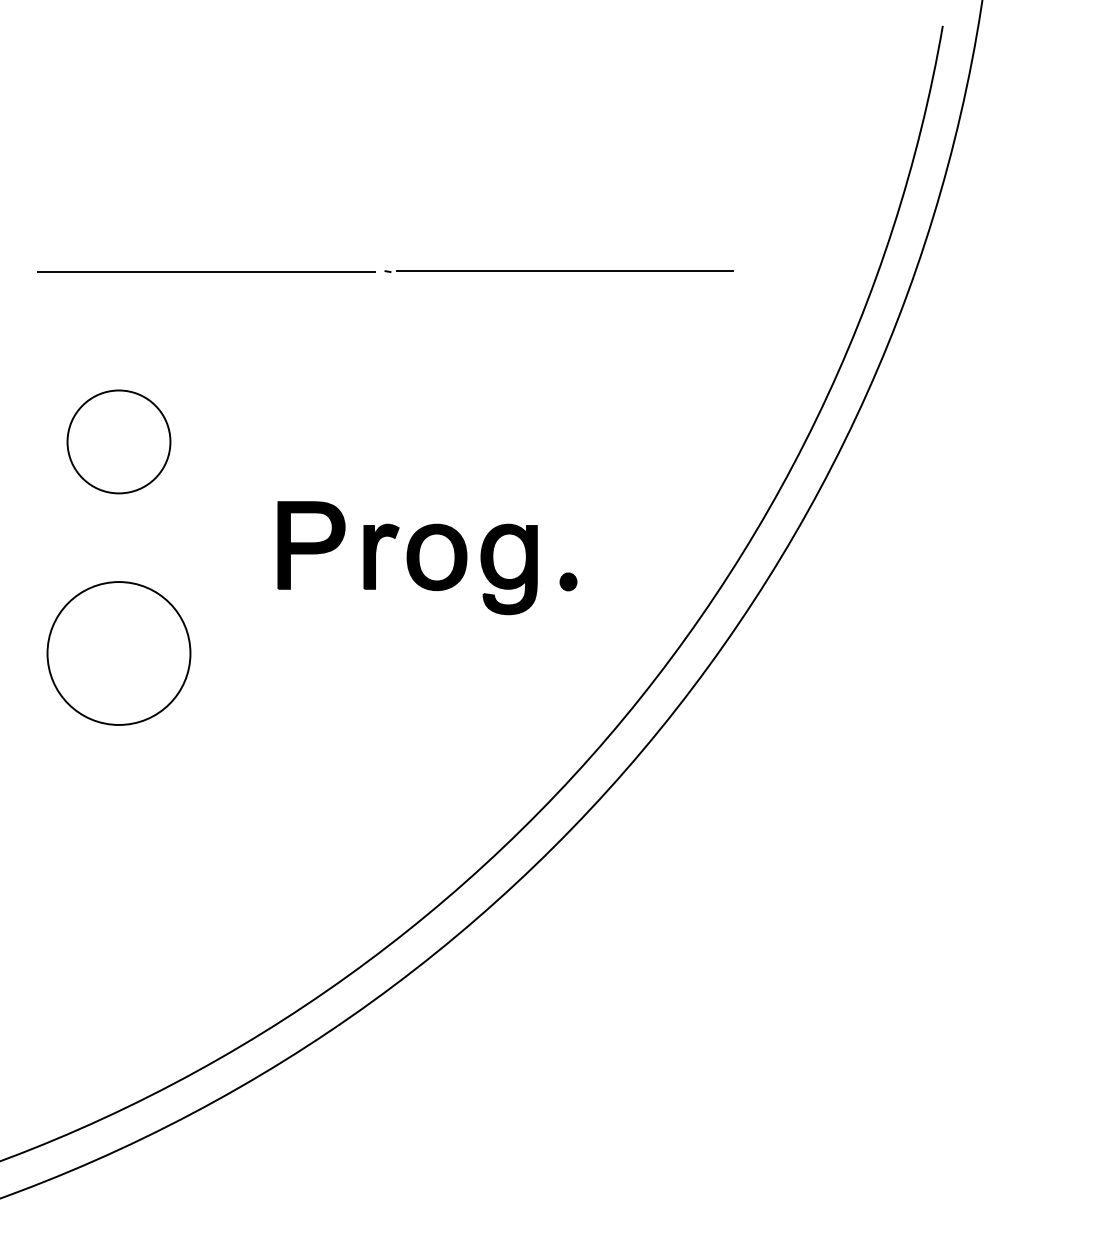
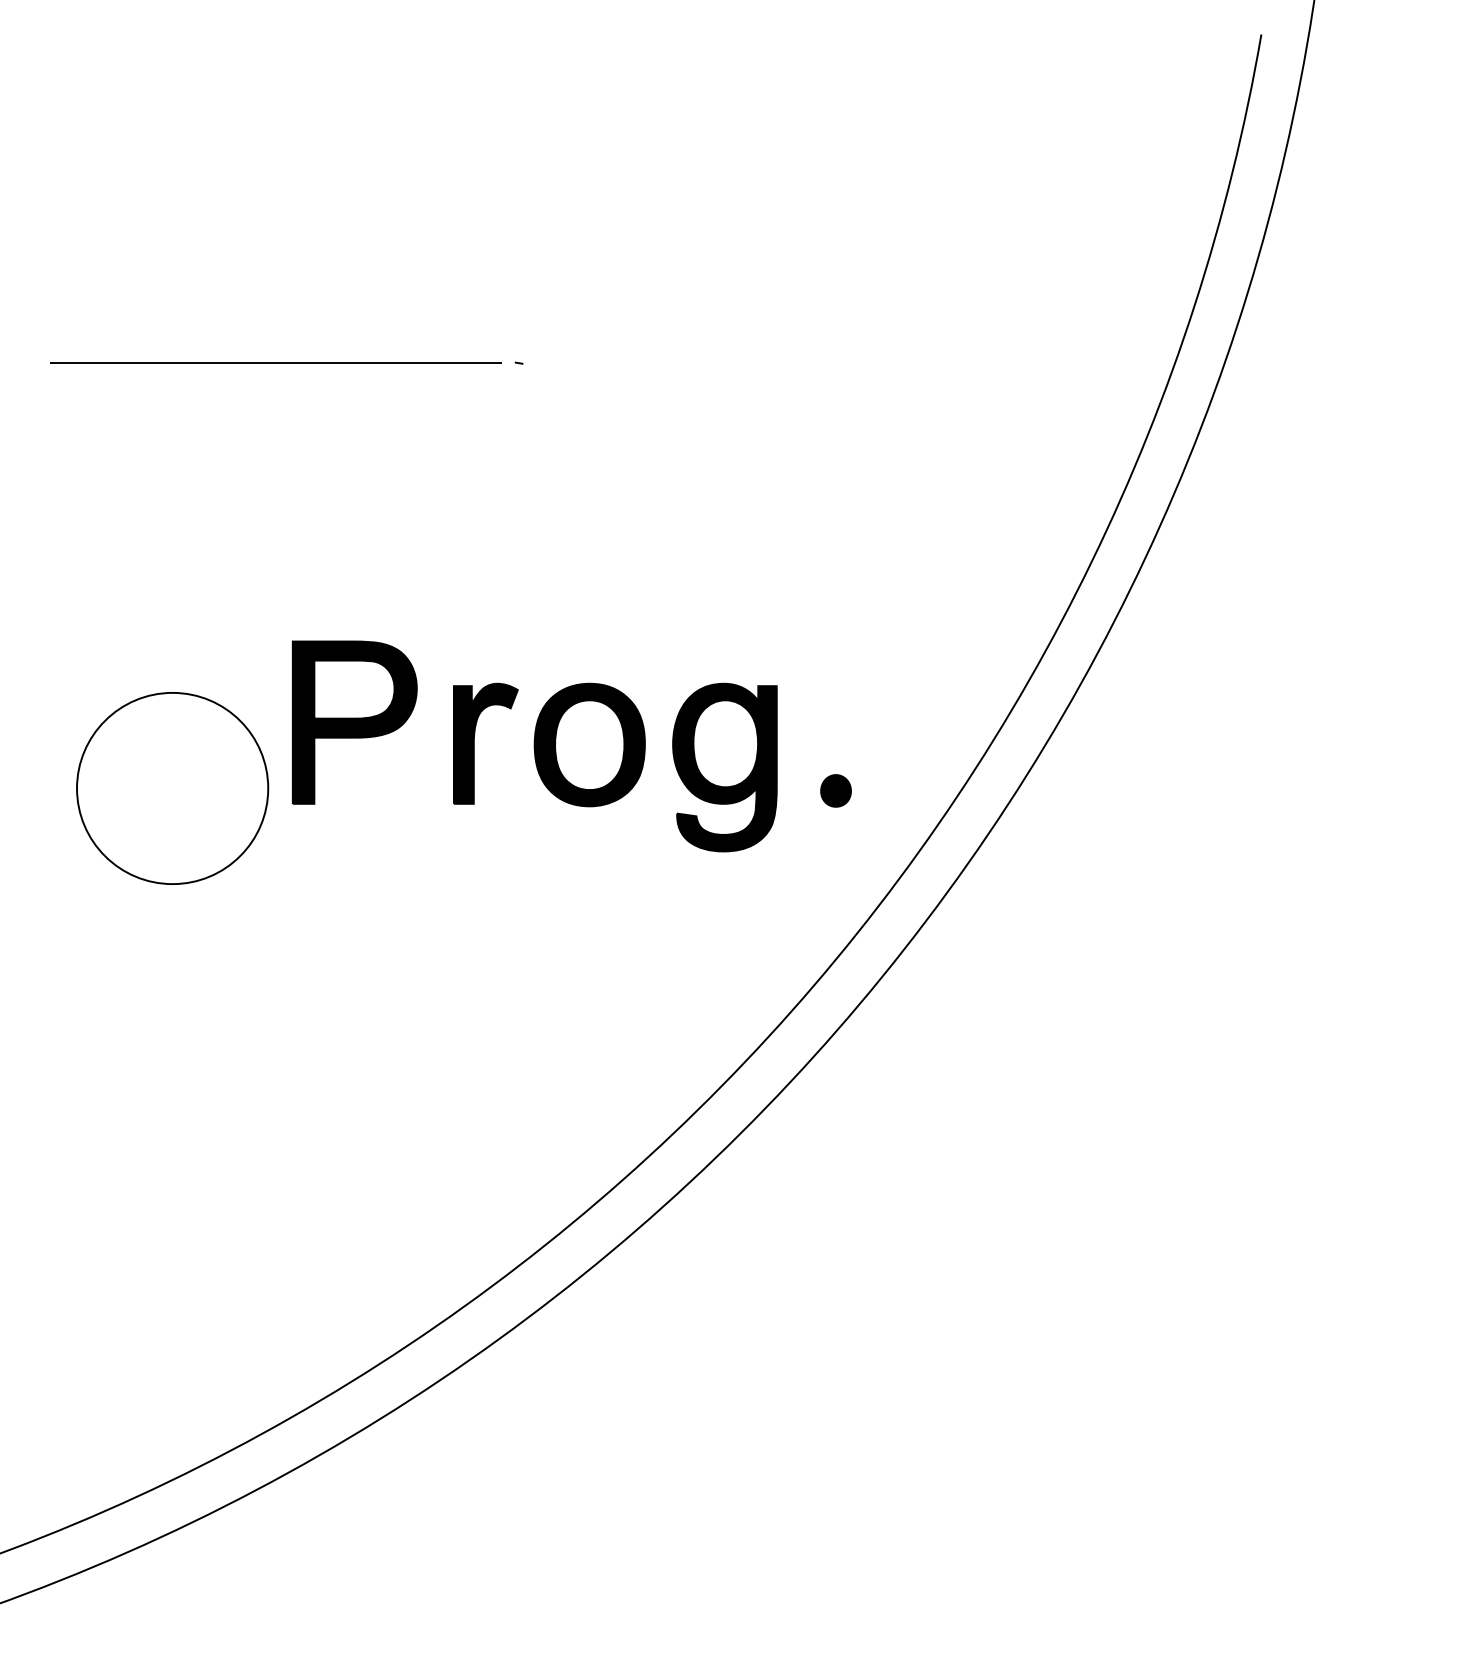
line: (564, 271) -> (755, 363), removed
part: (118, 441) -> (158, 590), removed
part: (427, 558) -> (571, 747), size x1.4
part: (118, 653) -> (171, 788), moved

